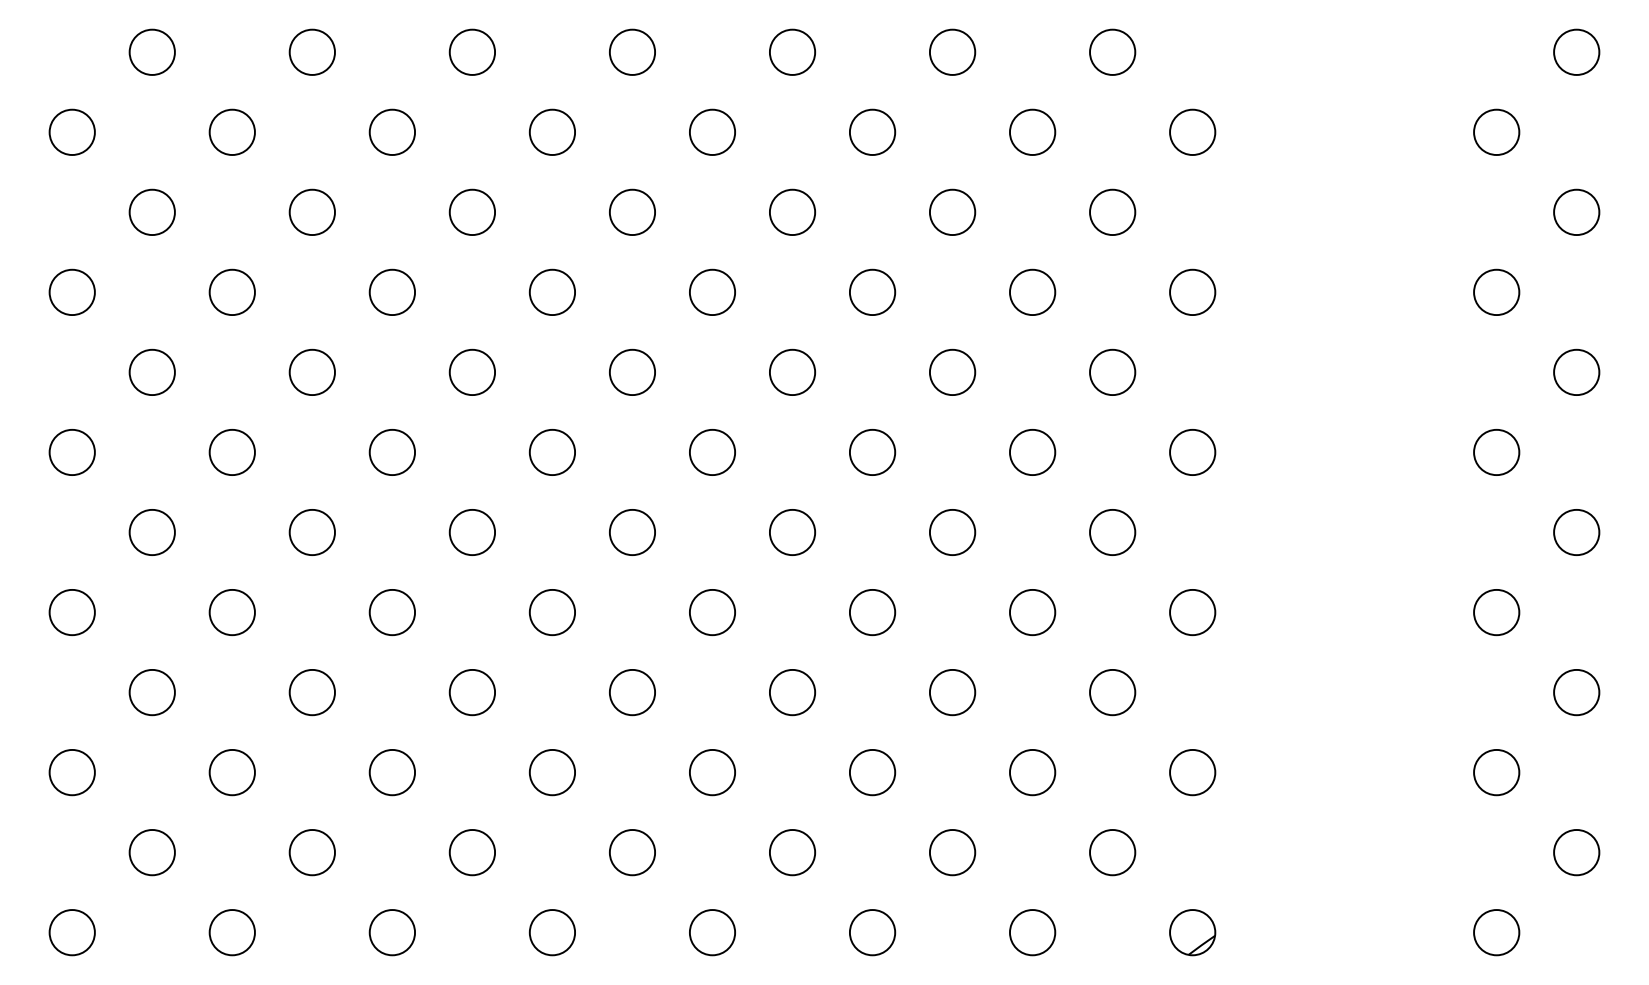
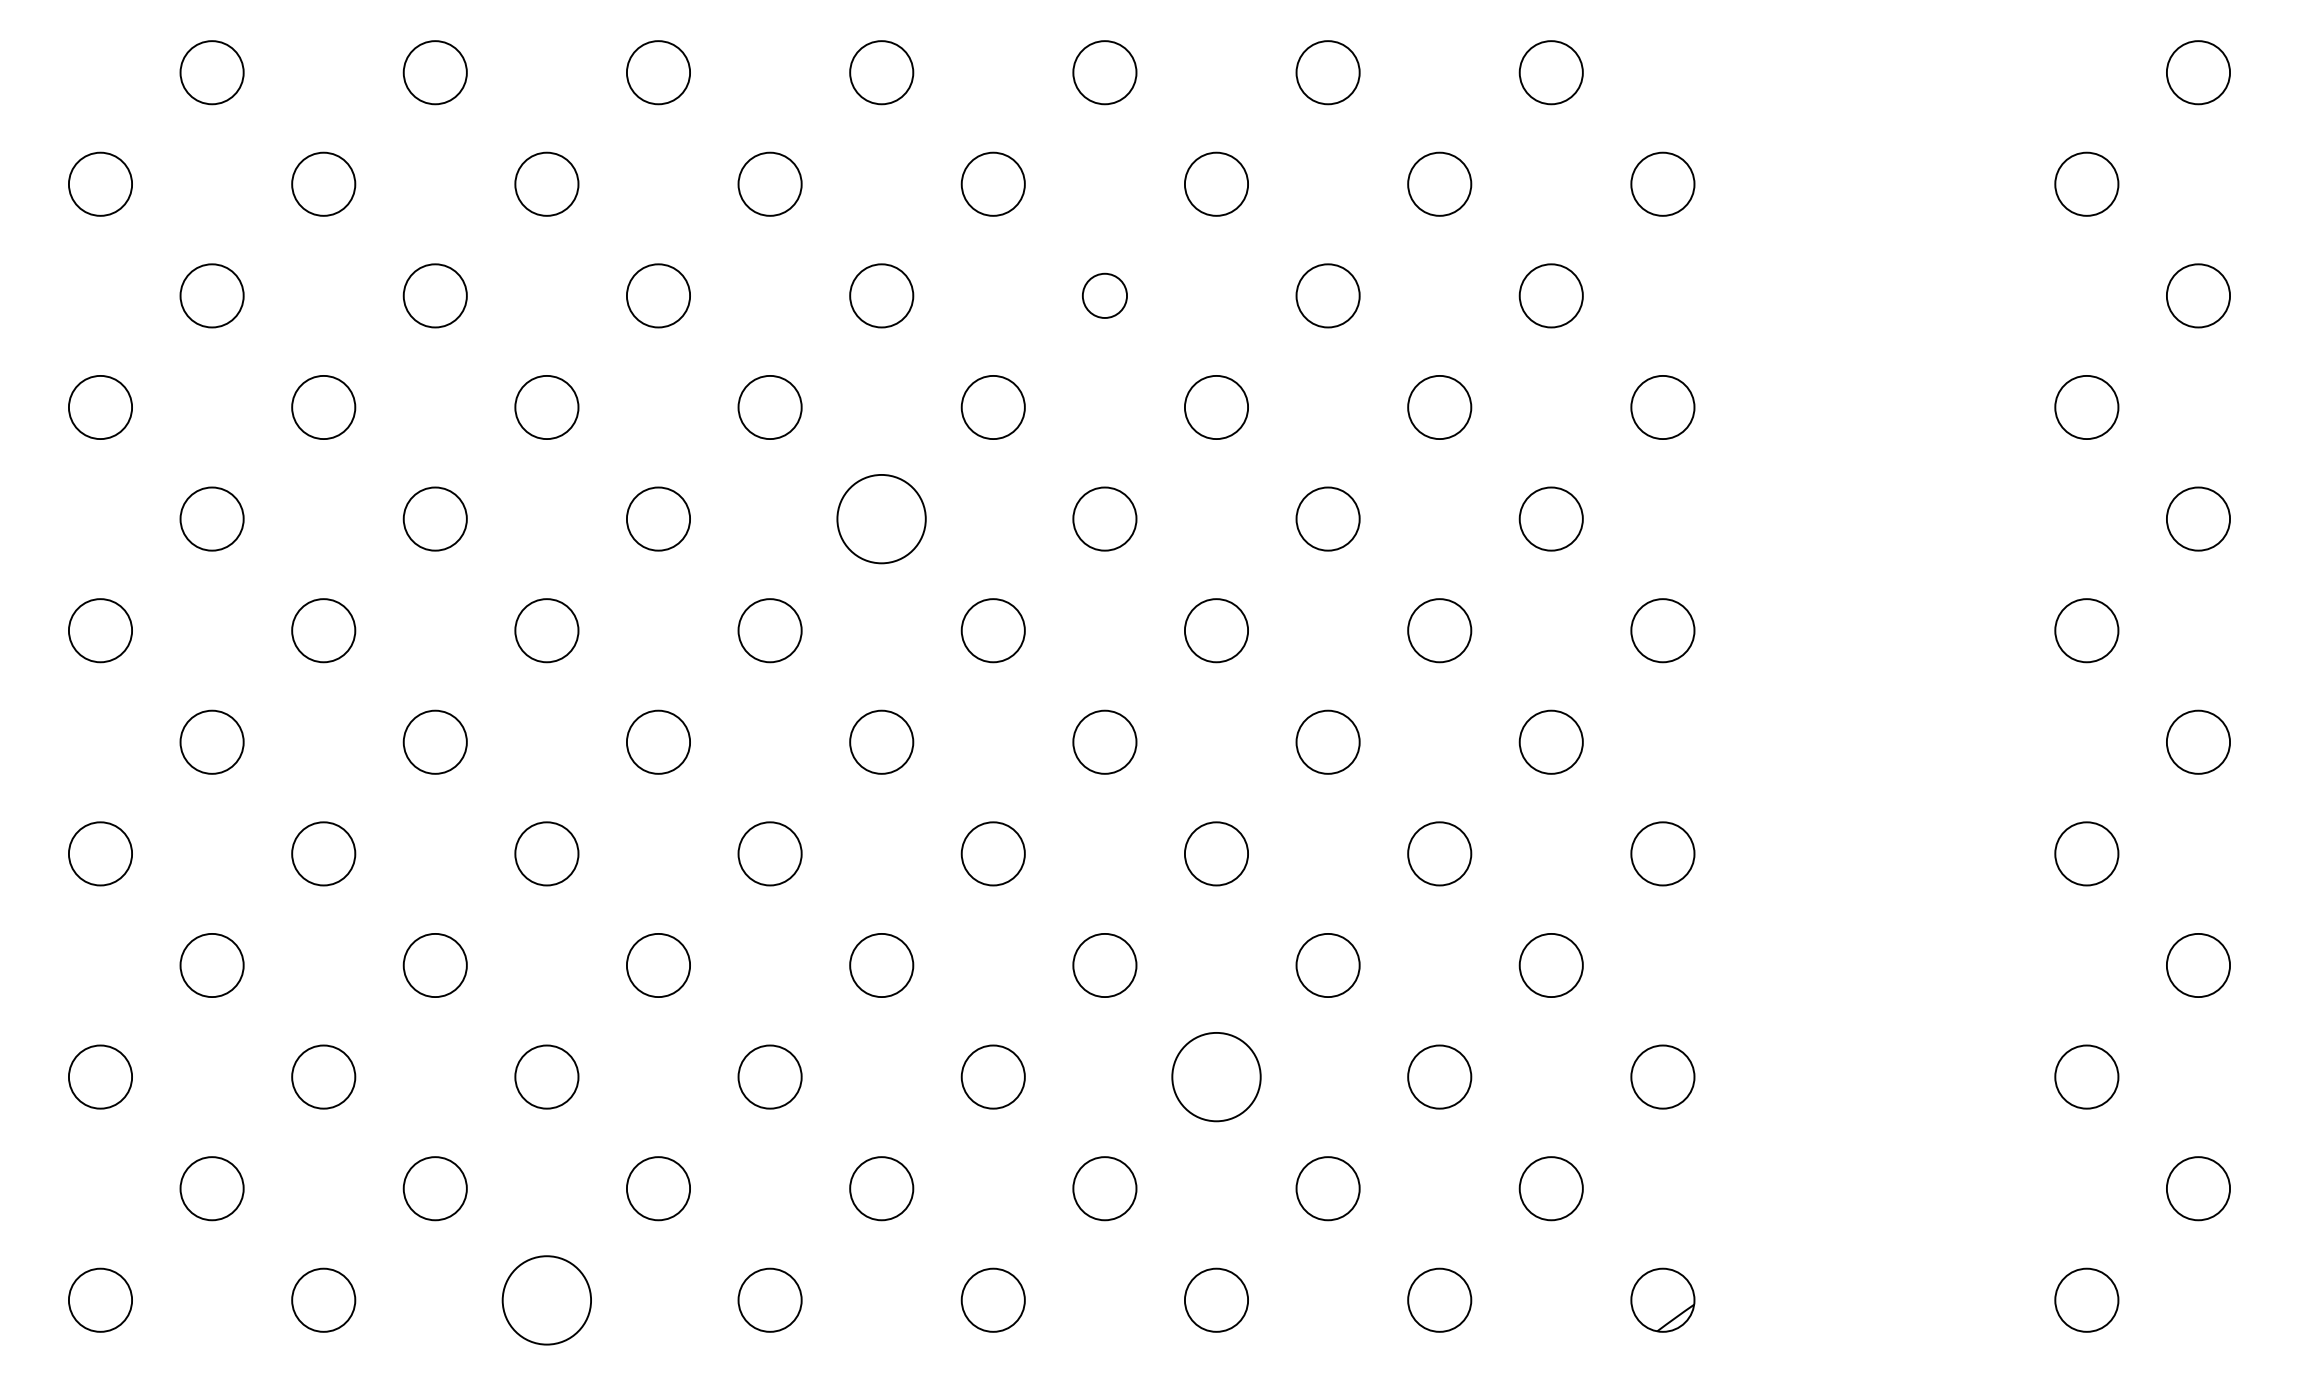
circle: (792, 212) -> (1104, 295), size x0.7
circle: (632, 372) -> (881, 518), size x1.4
circle: (872, 772) -> (1216, 1076), size x1.4
circle: (392, 932) -> (546, 1299), size x1.4

